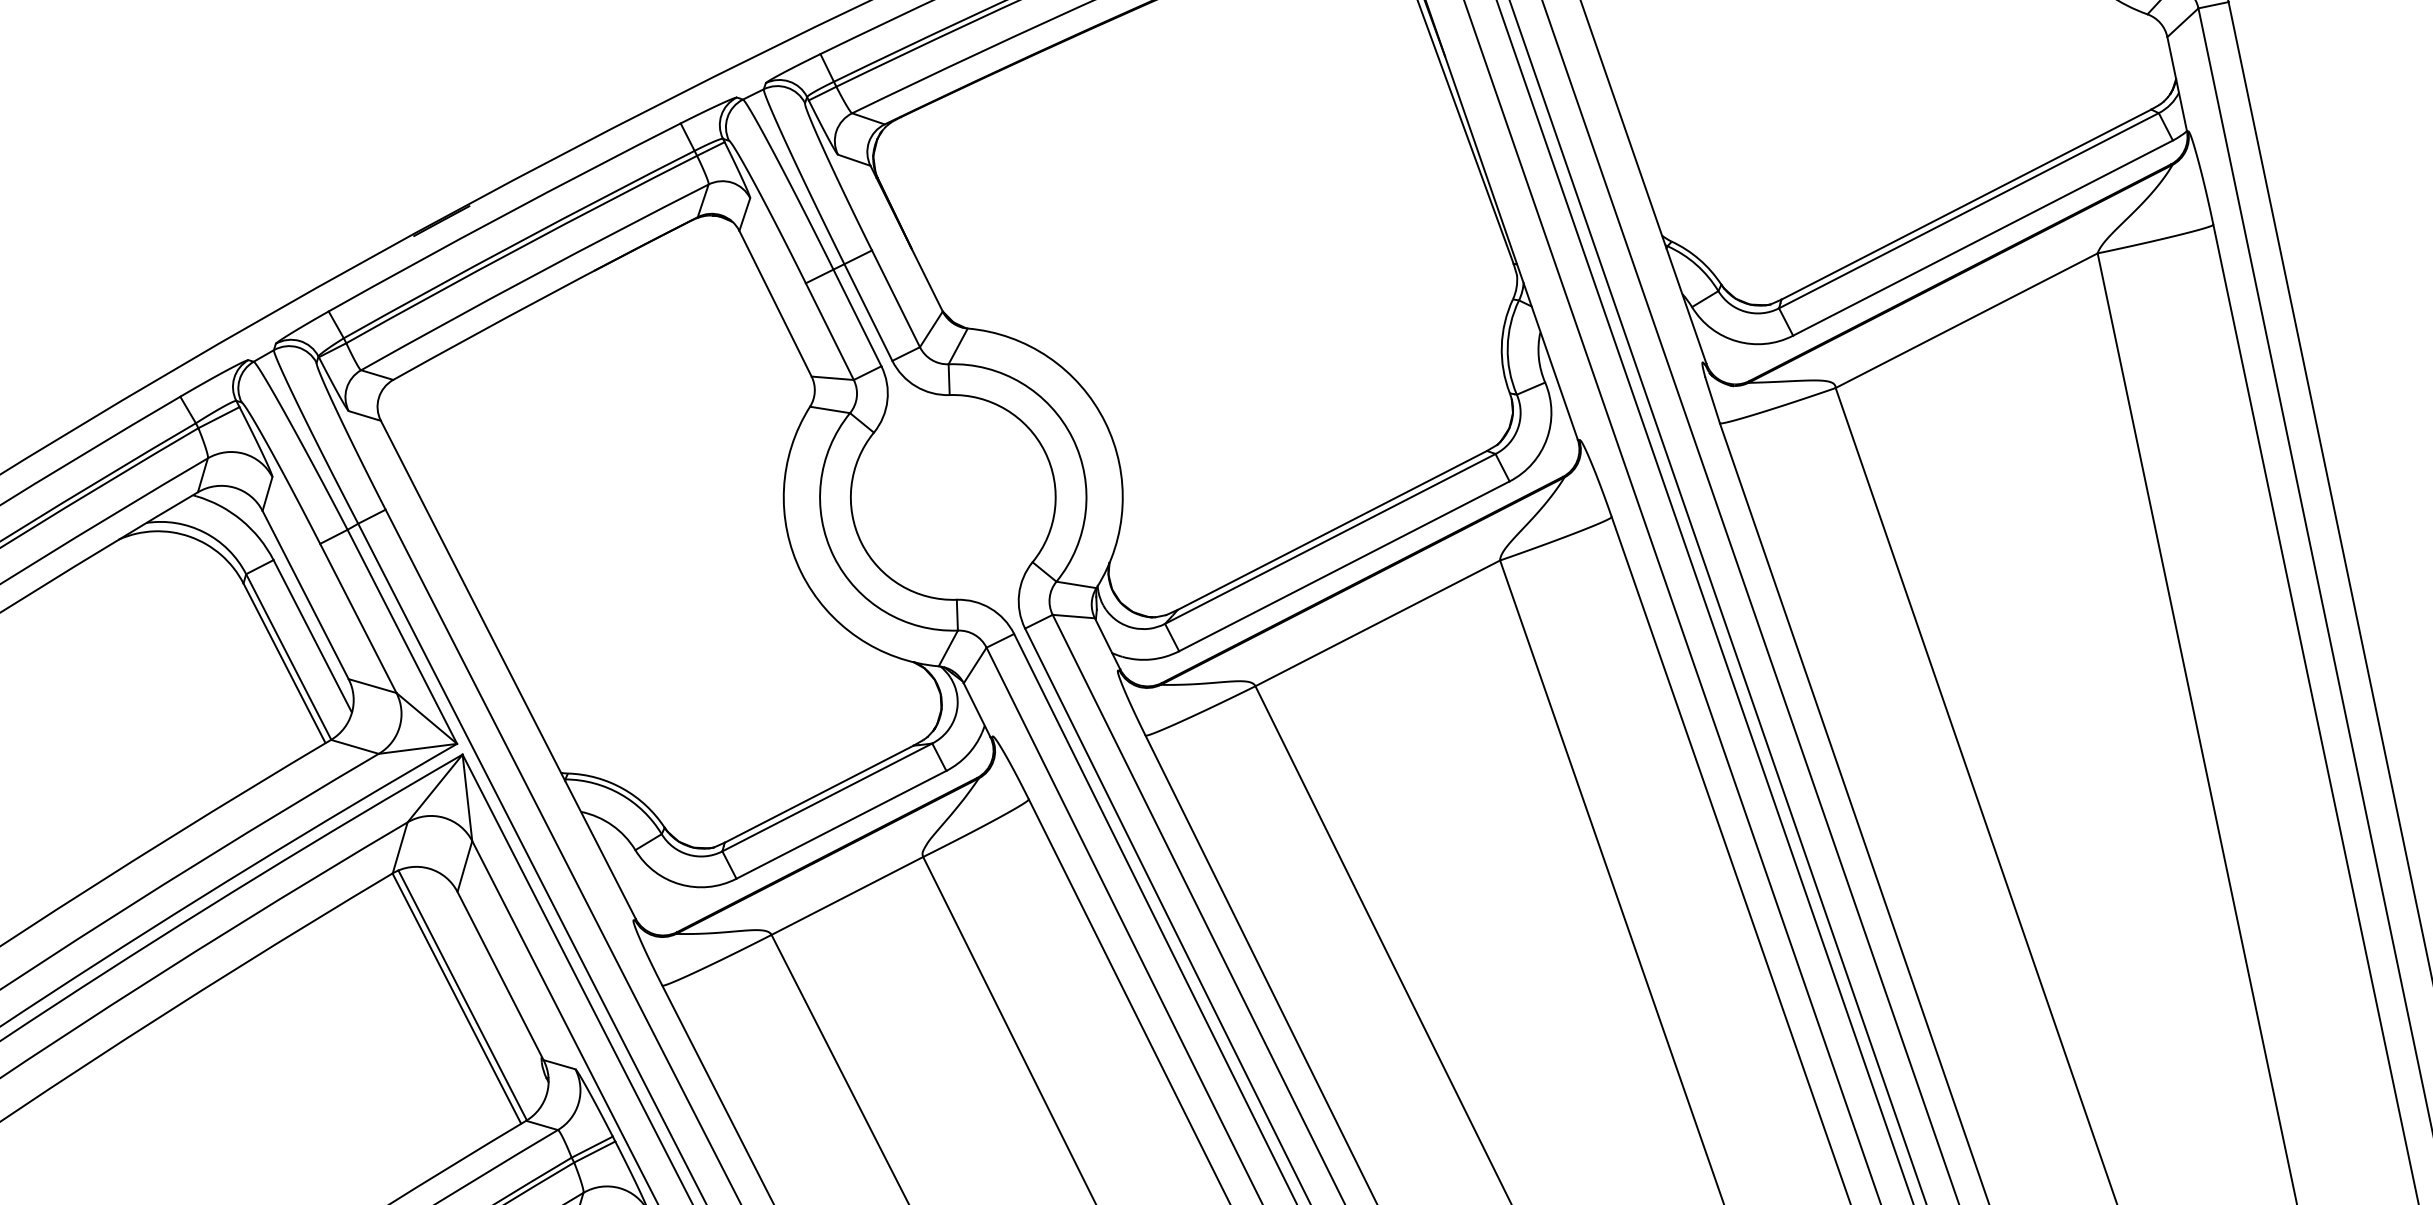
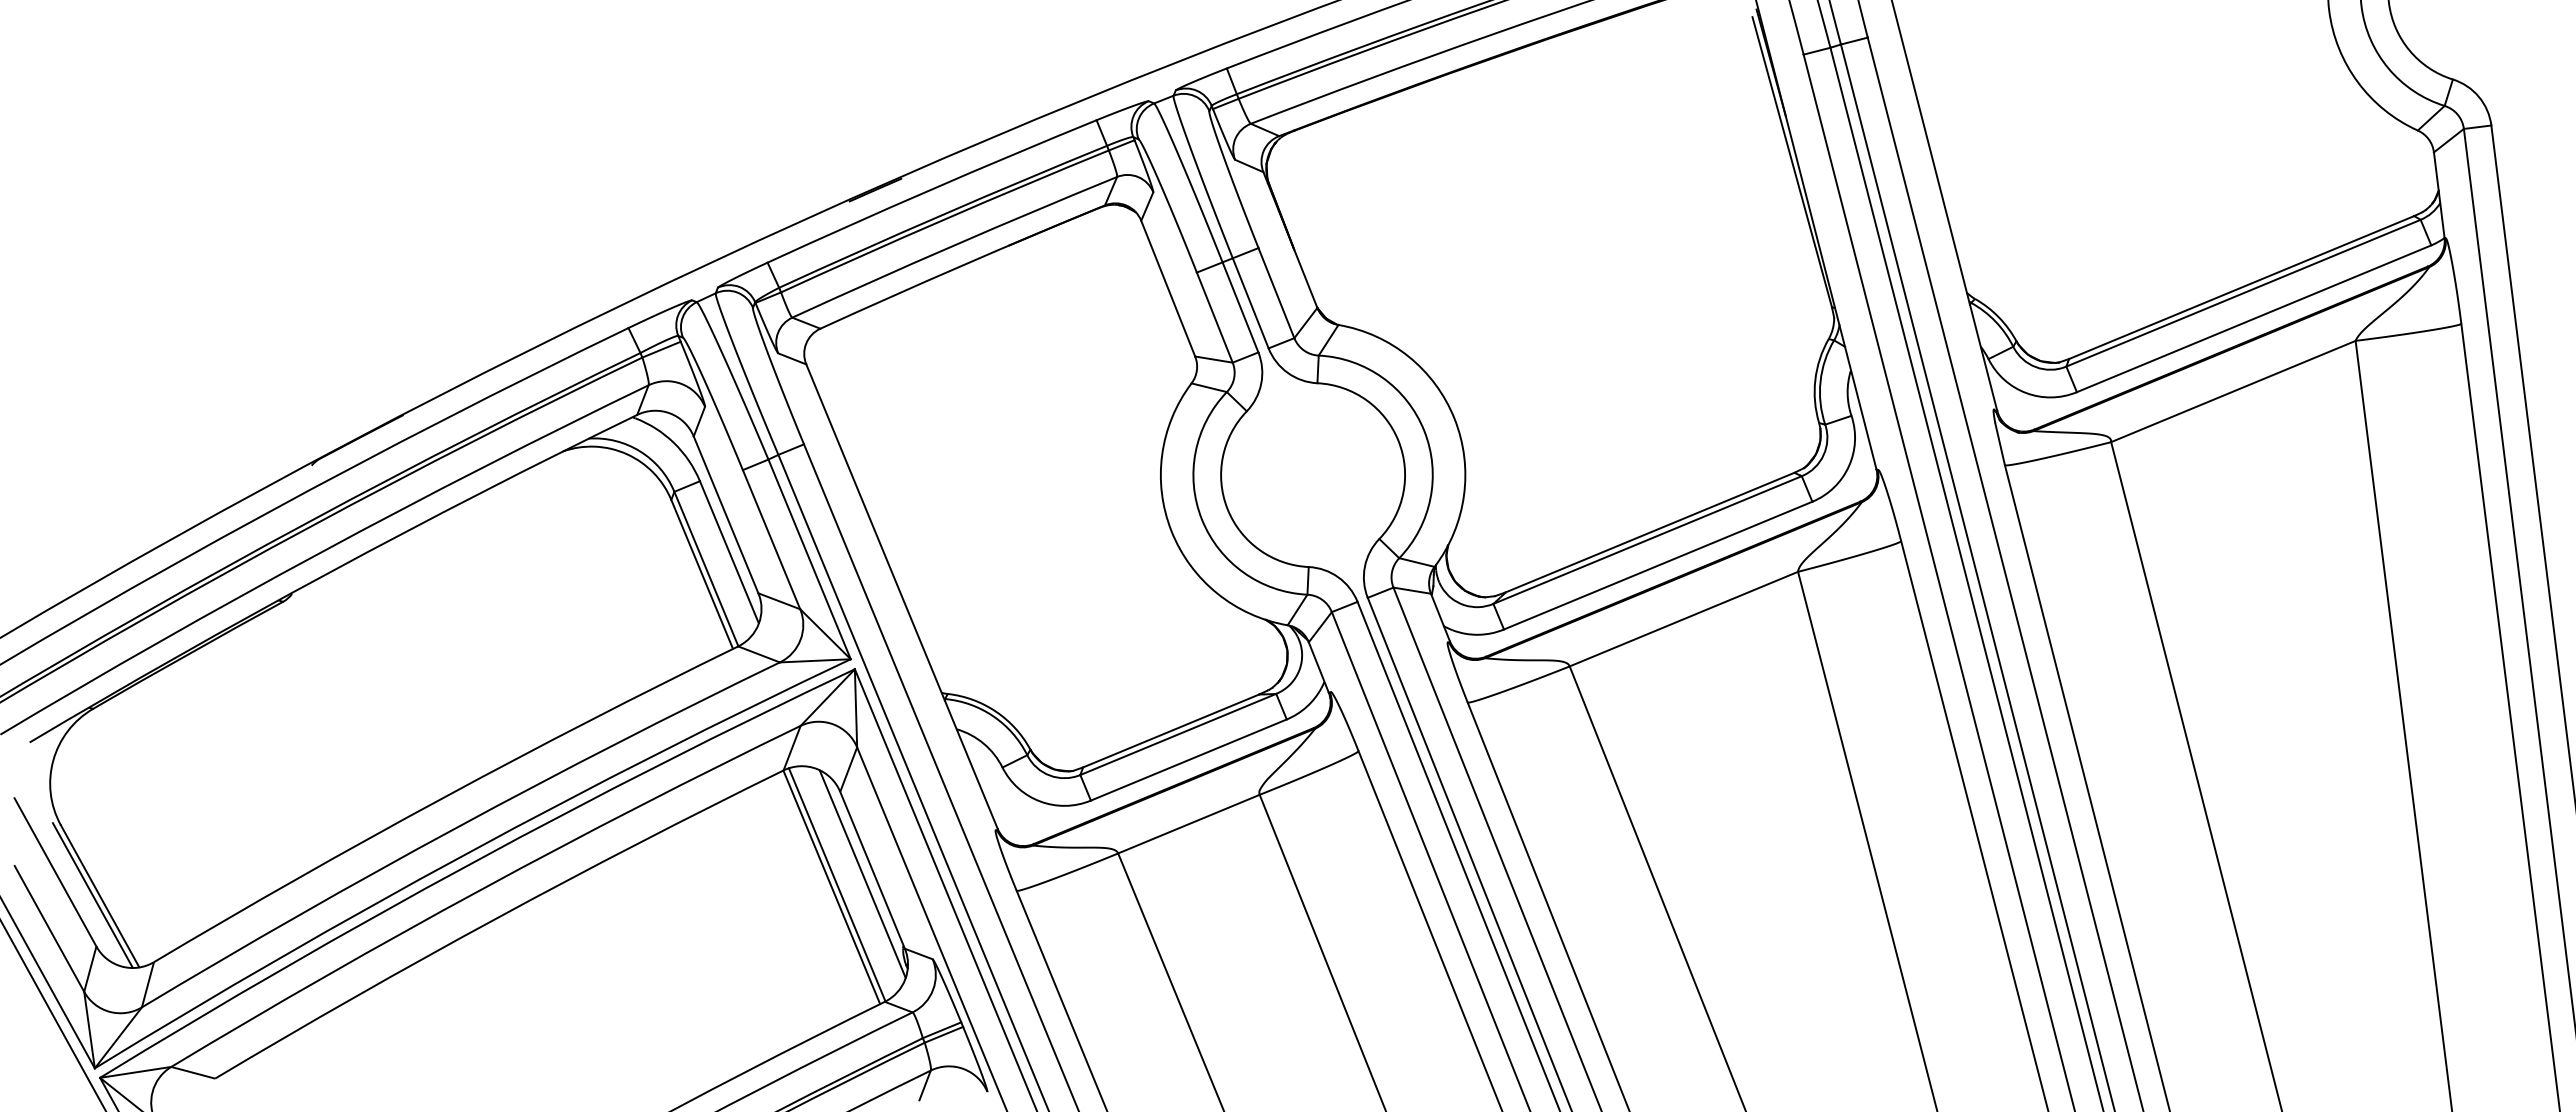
line: (489, 980) -> (862, 873), added

